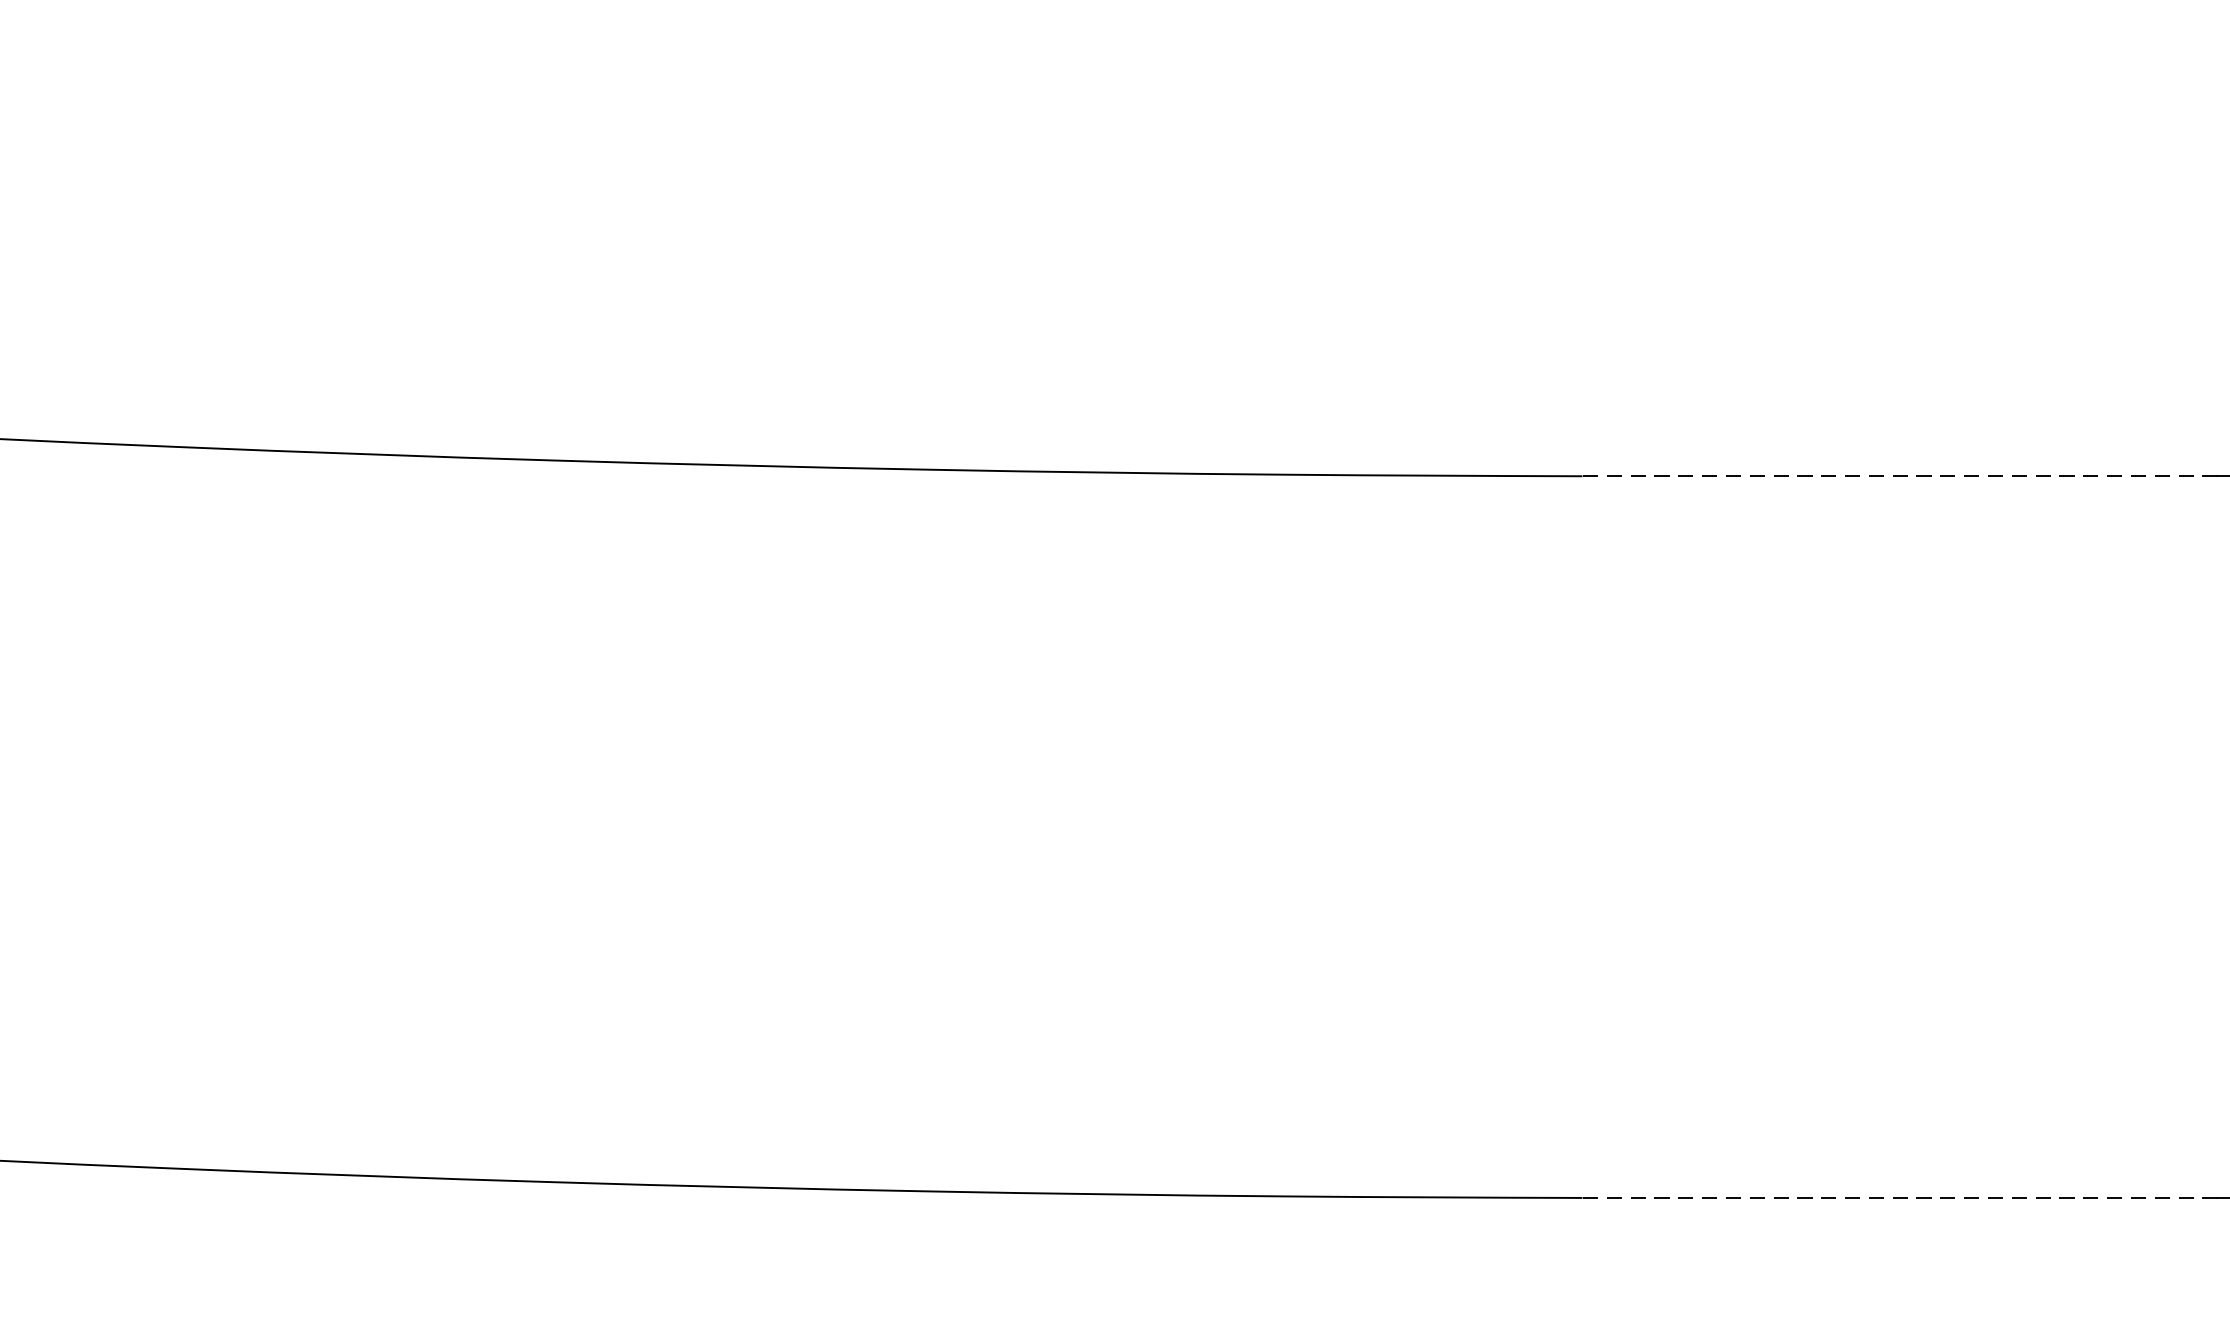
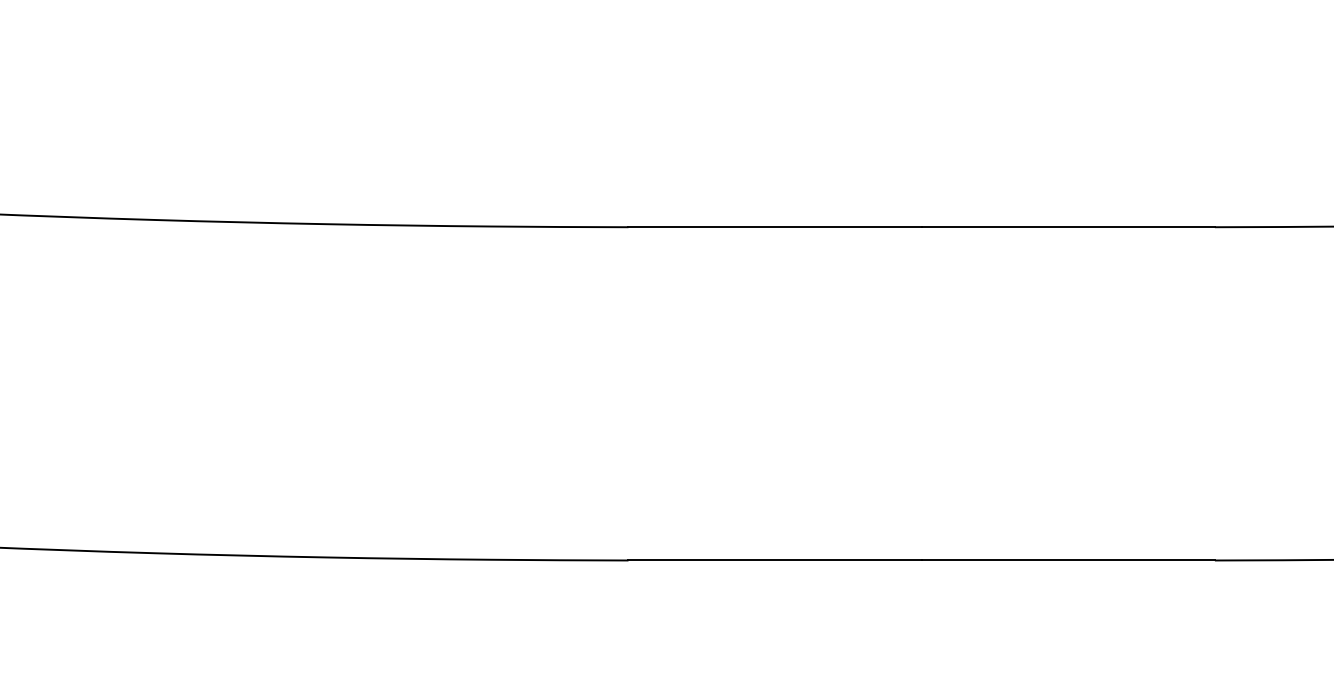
line: (1900, 476) -> (775, 227), dashed -> solid
line: (1900, 1197) -> (775, 560), dashed -> solid

